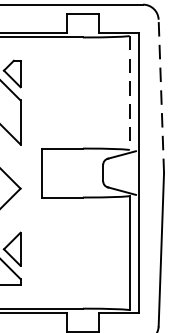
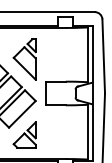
line: (129, 92) -> (88, 54), dashed -> solid
line: (160, 94) -> (103, 55), dashed -> solid

